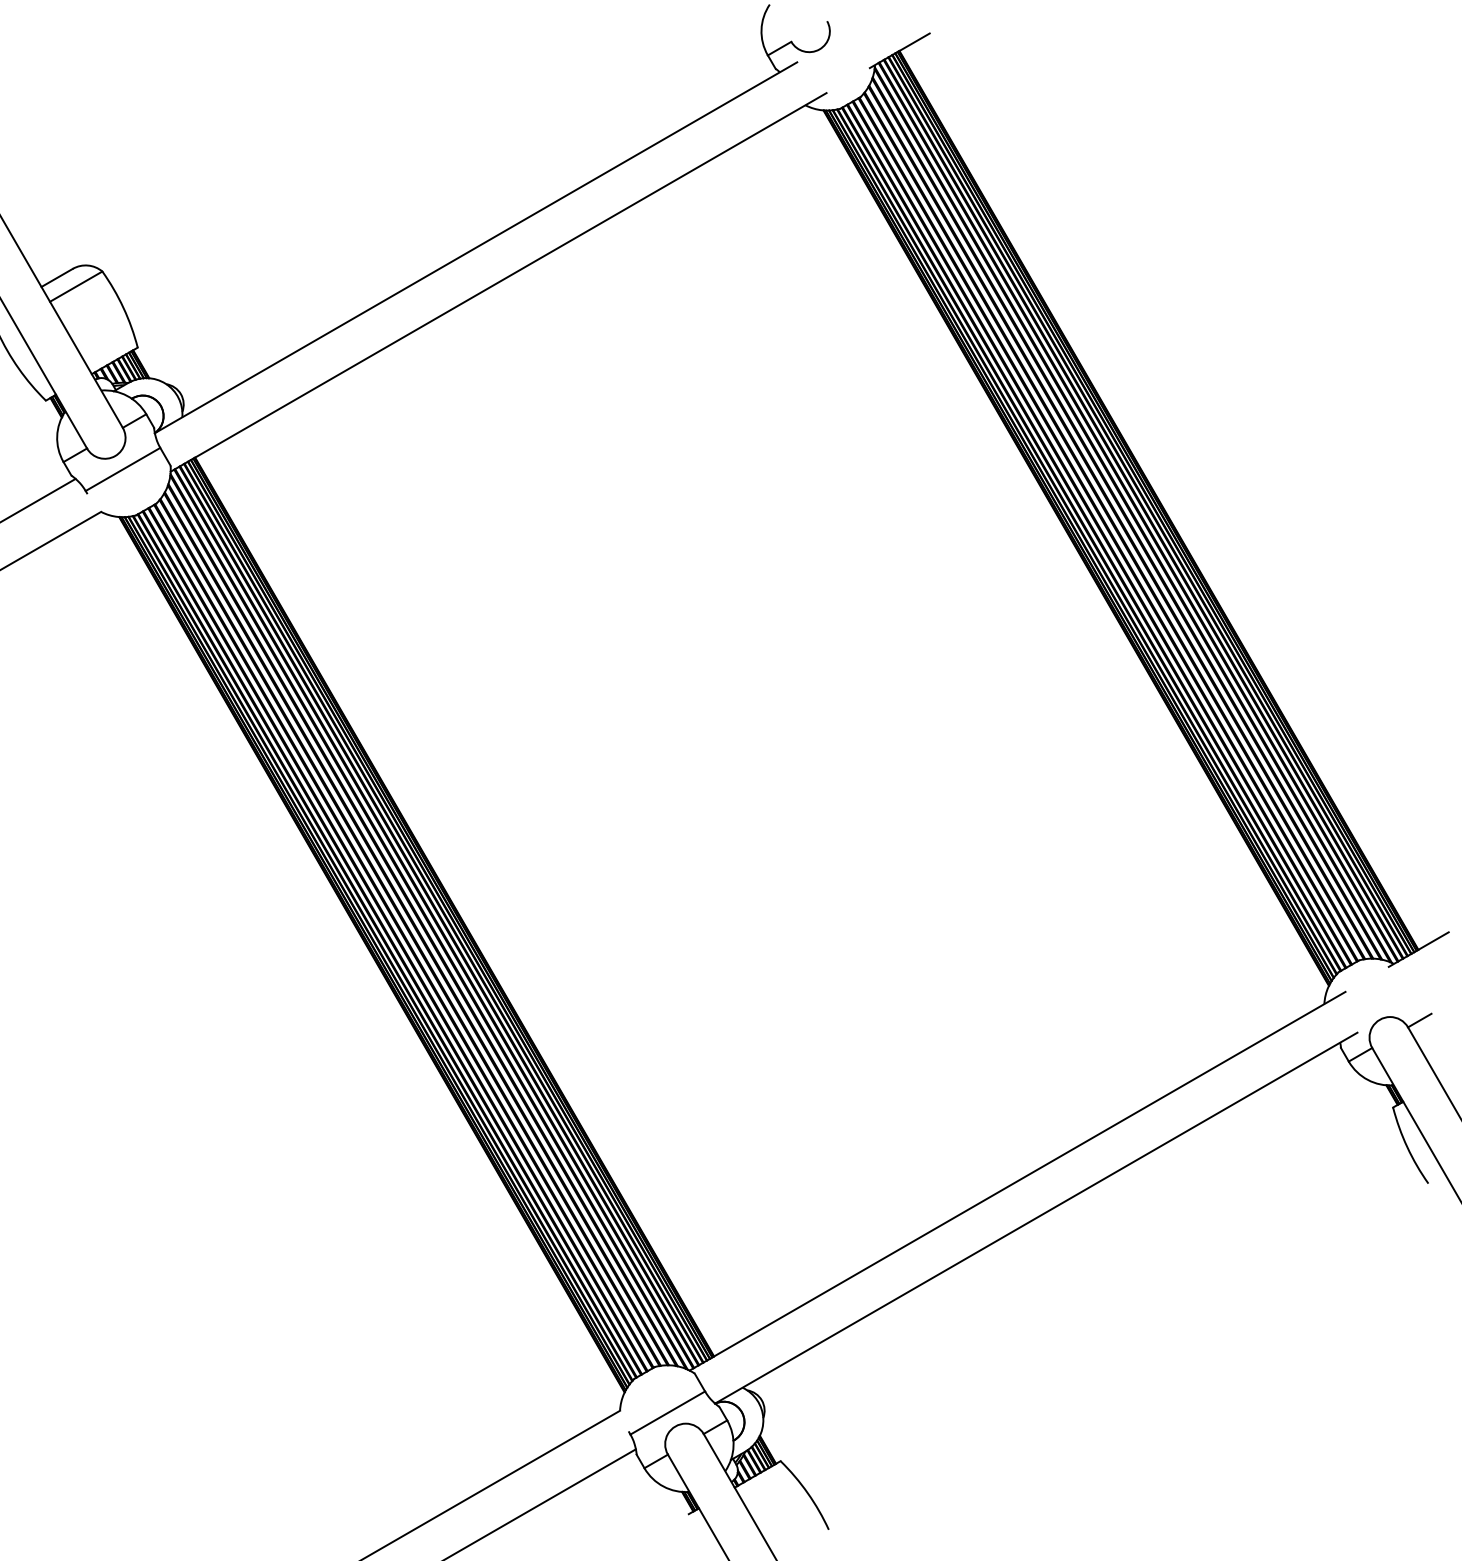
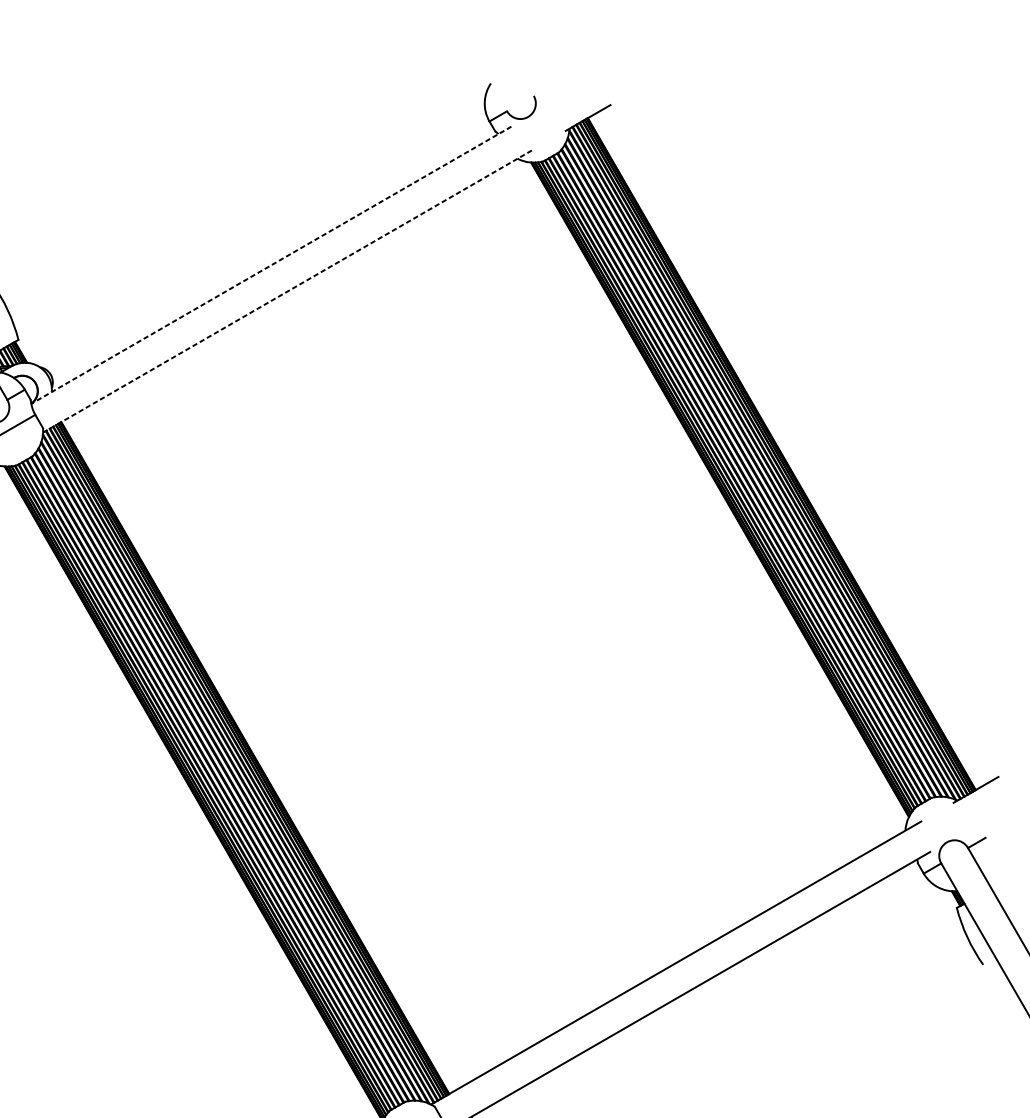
line: (475, 248) -> (270, 265), solid -> dashed
line: (498, 282) -> (288, 291), solid -> dashed

